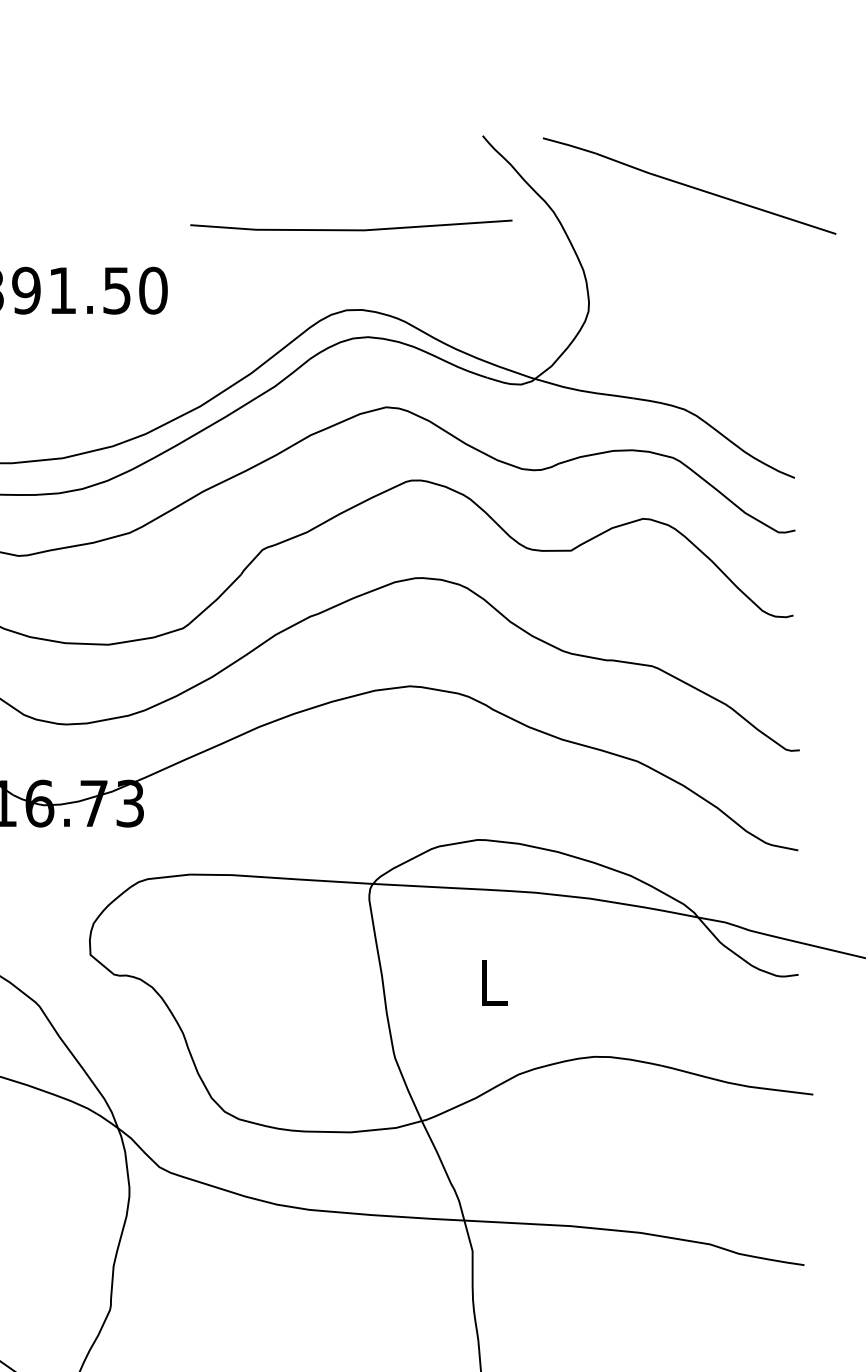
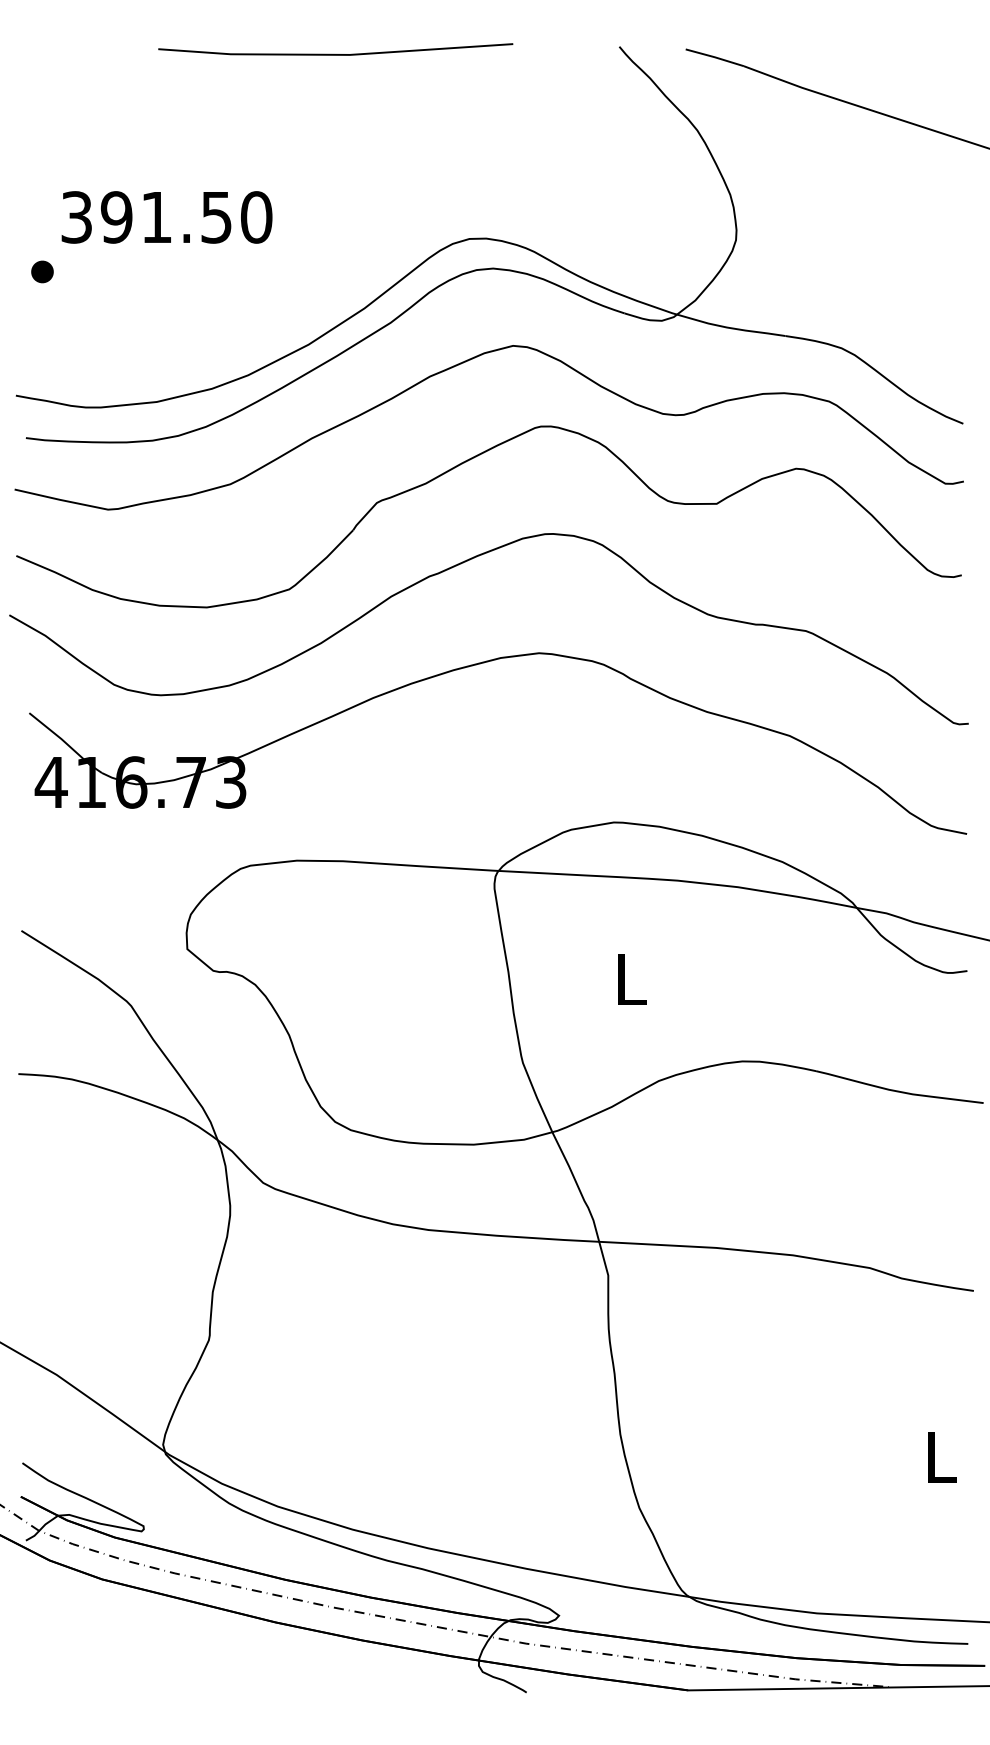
line: (350, 229) -> (334, 53), moved

